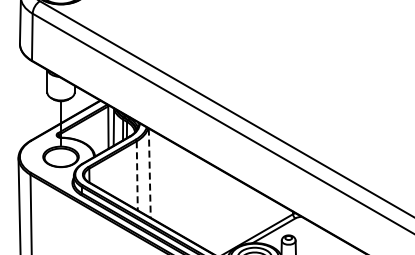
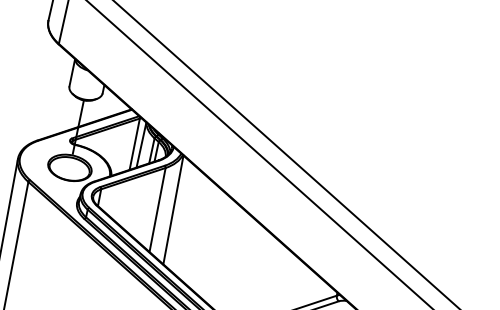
line: (149, 173) -> (173, 210), dashed -> solid
line: (137, 175) -> (157, 209), dashed -> solid

